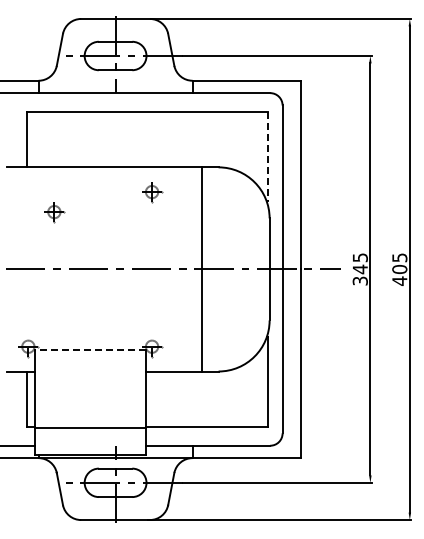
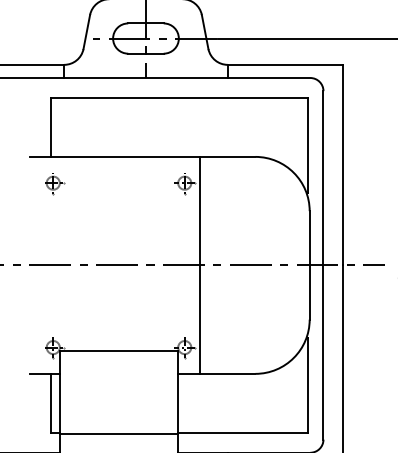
line: (267, 156) -> (307, 145), dashed -> solid
part: (54, 212) -> (53, 183), moved
line: (201, 269) -> (200, 265), moved
line: (90, 350) -> (119, 351), dashed -> solid

